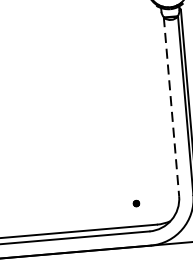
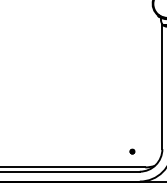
line: (171, 107) -> (162, 87), dashed -> solid

